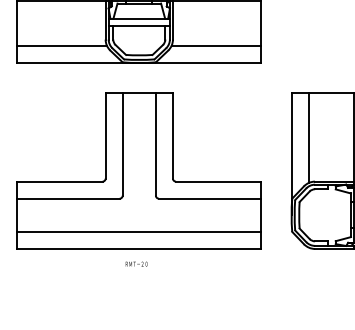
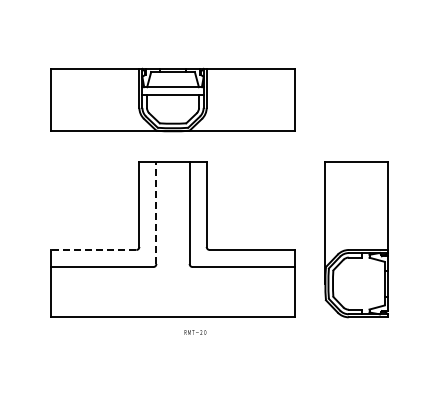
line: (61, 46) -> (95, 114), removed
line: (215, 46) -> (249, 114), removed
line: (308, 138) -> (342, 206), removed
line: (122, 144) -> (156, 212), solid -> dashed
line: (59, 182) -> (93, 250), solid -> dashed
line: (138, 232) -> (172, 300), removed
text: (136, 264) -> (195, 332), moved

